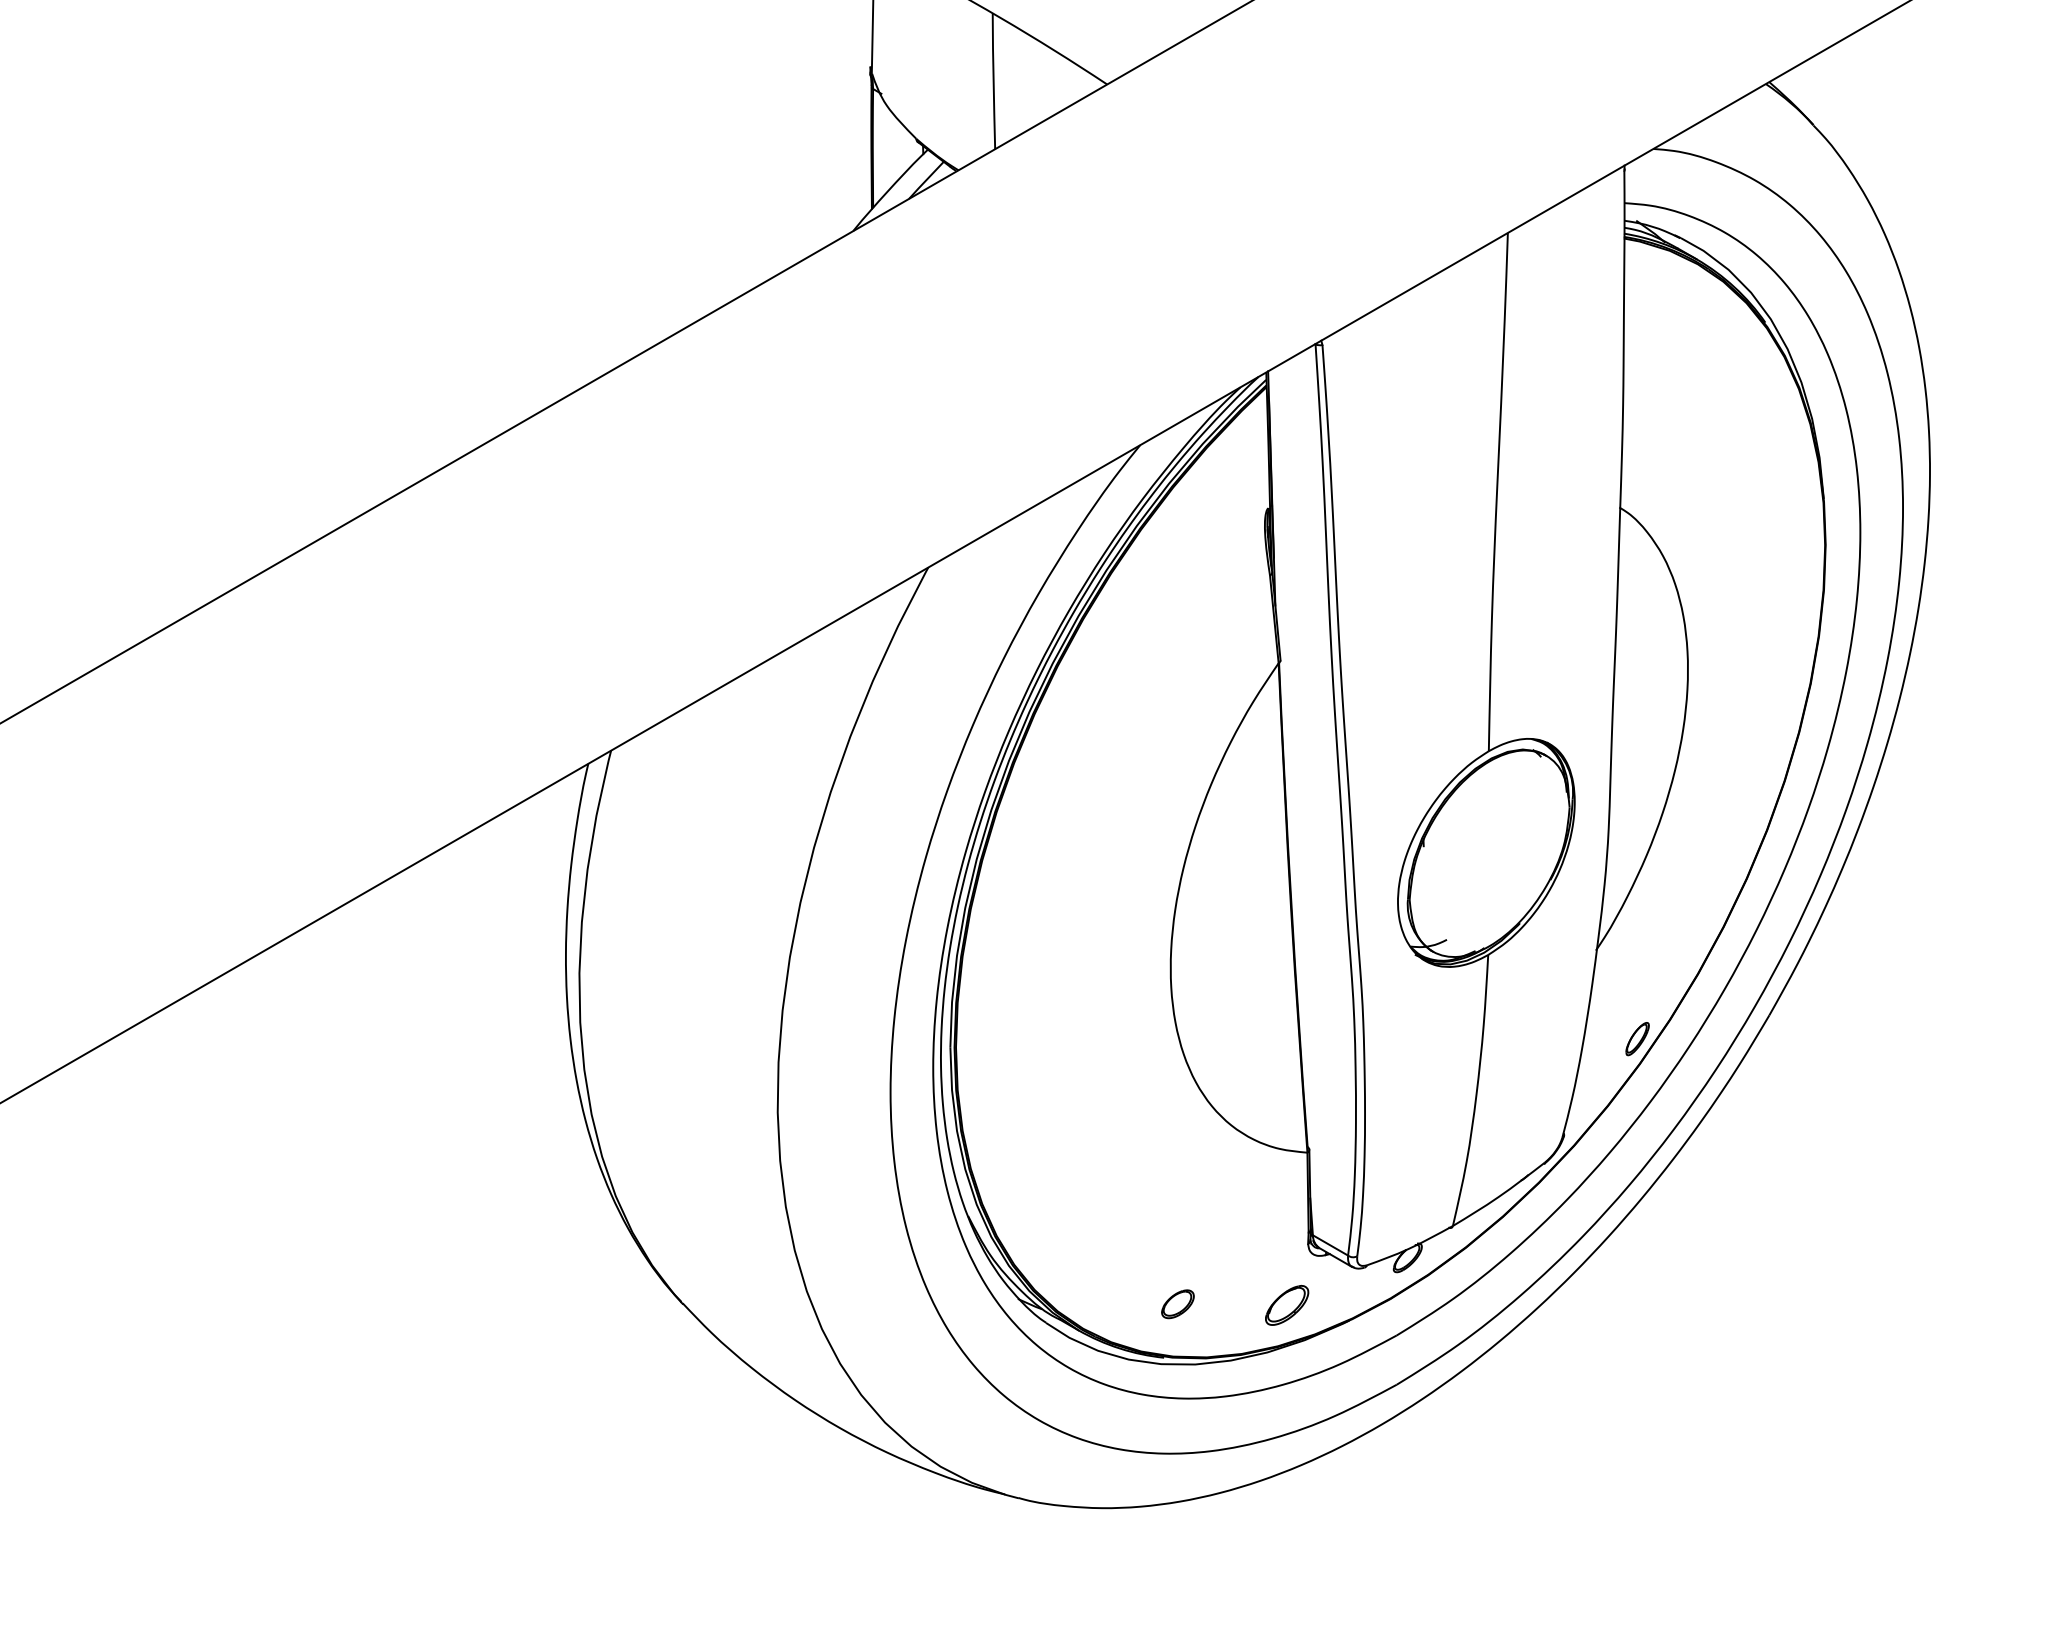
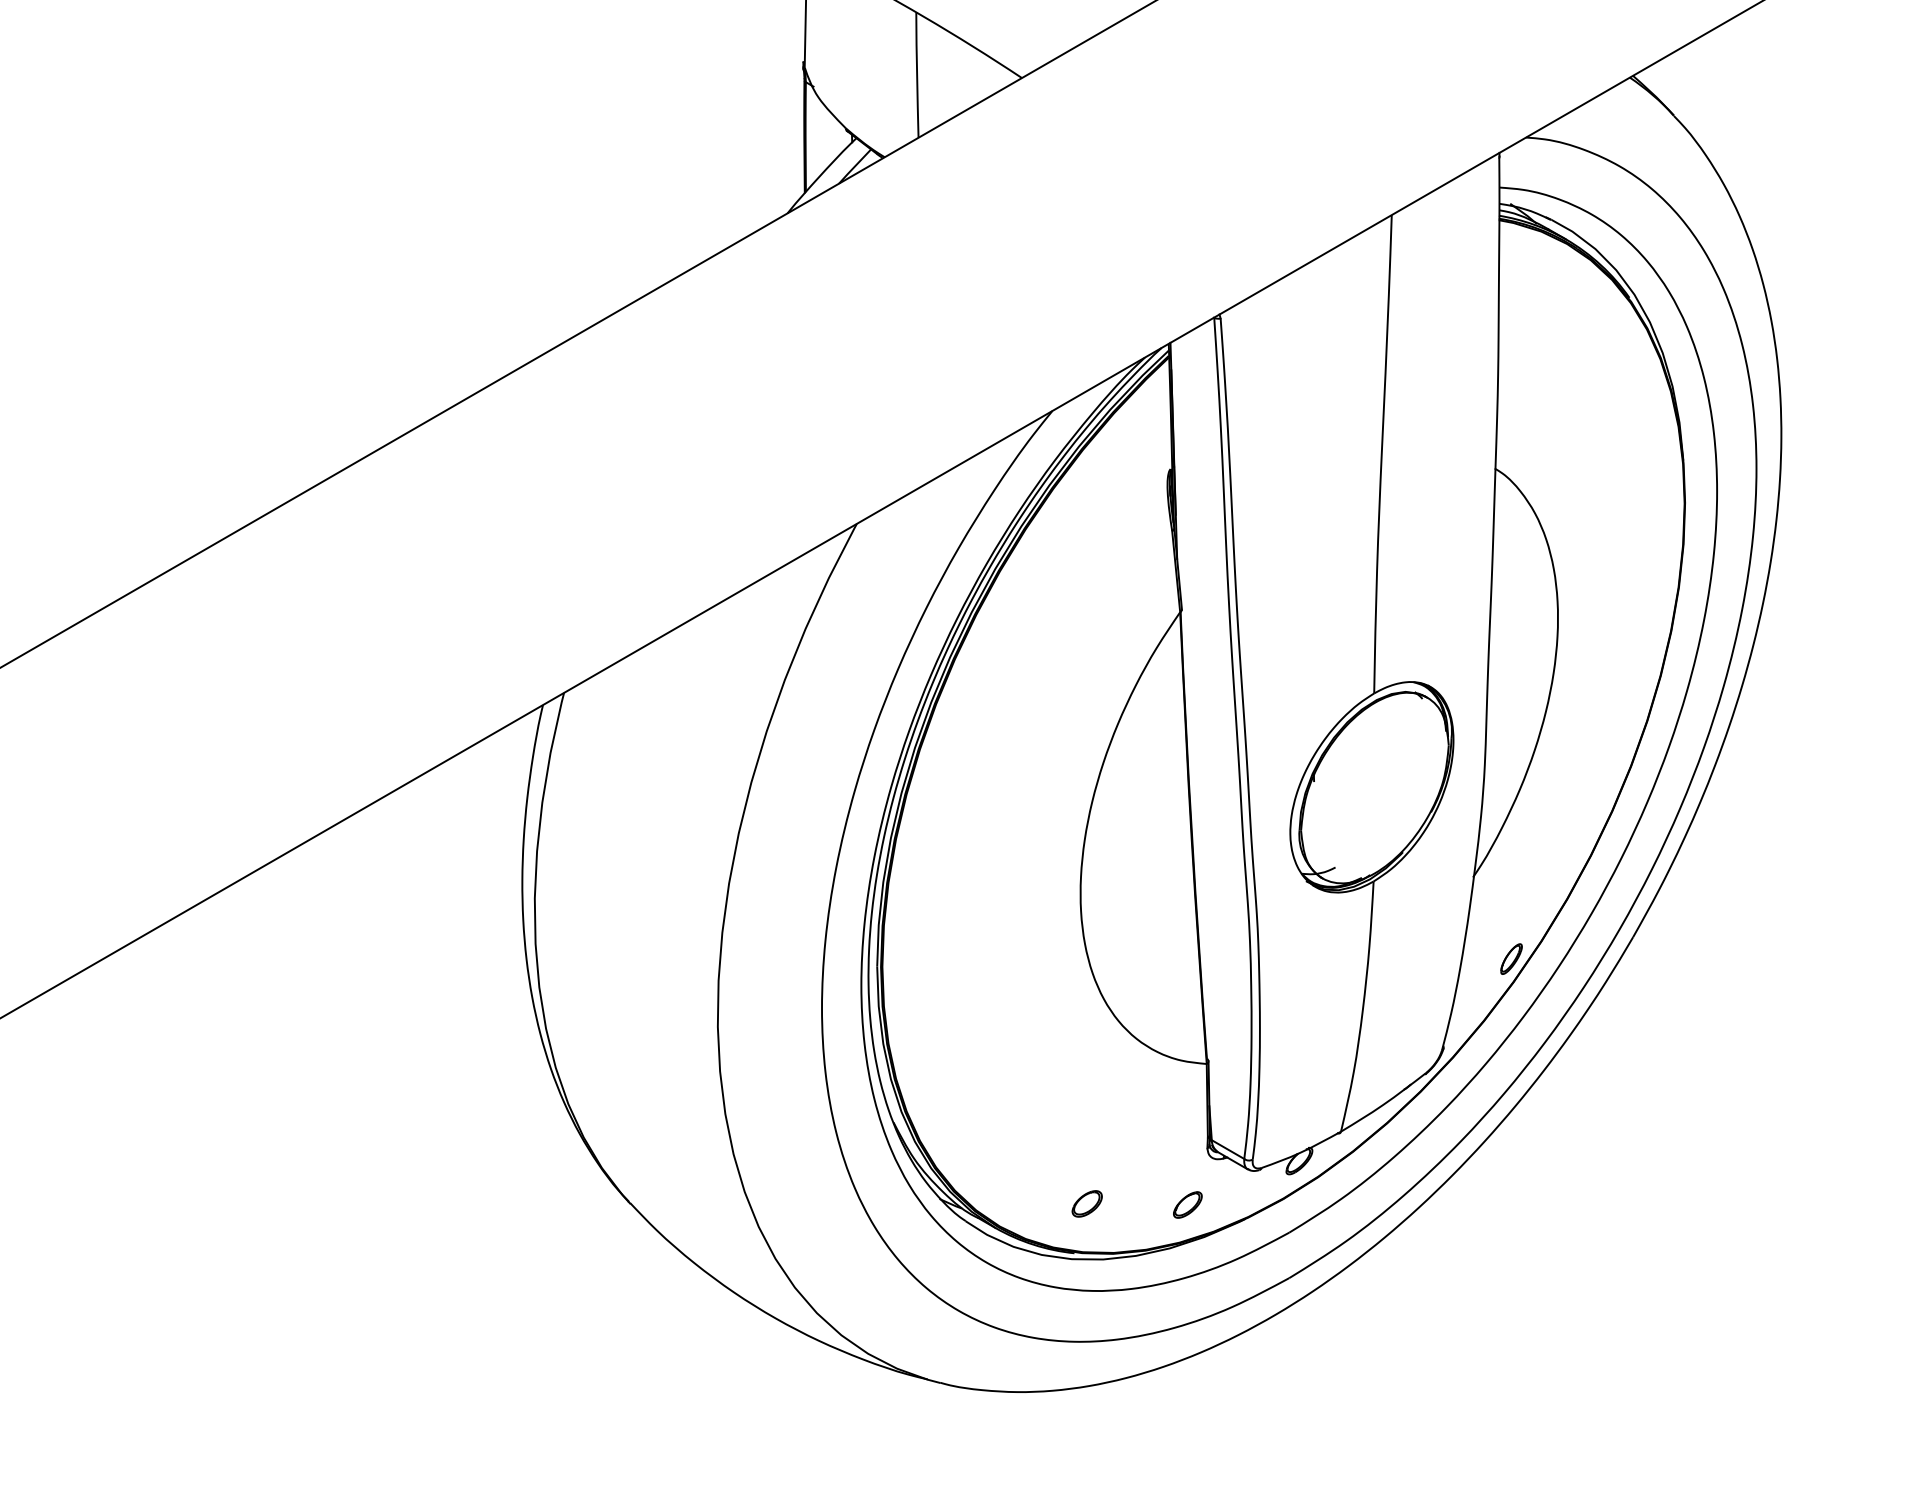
part: (1286, 1305) -> (1187, 1205), size x0.71

